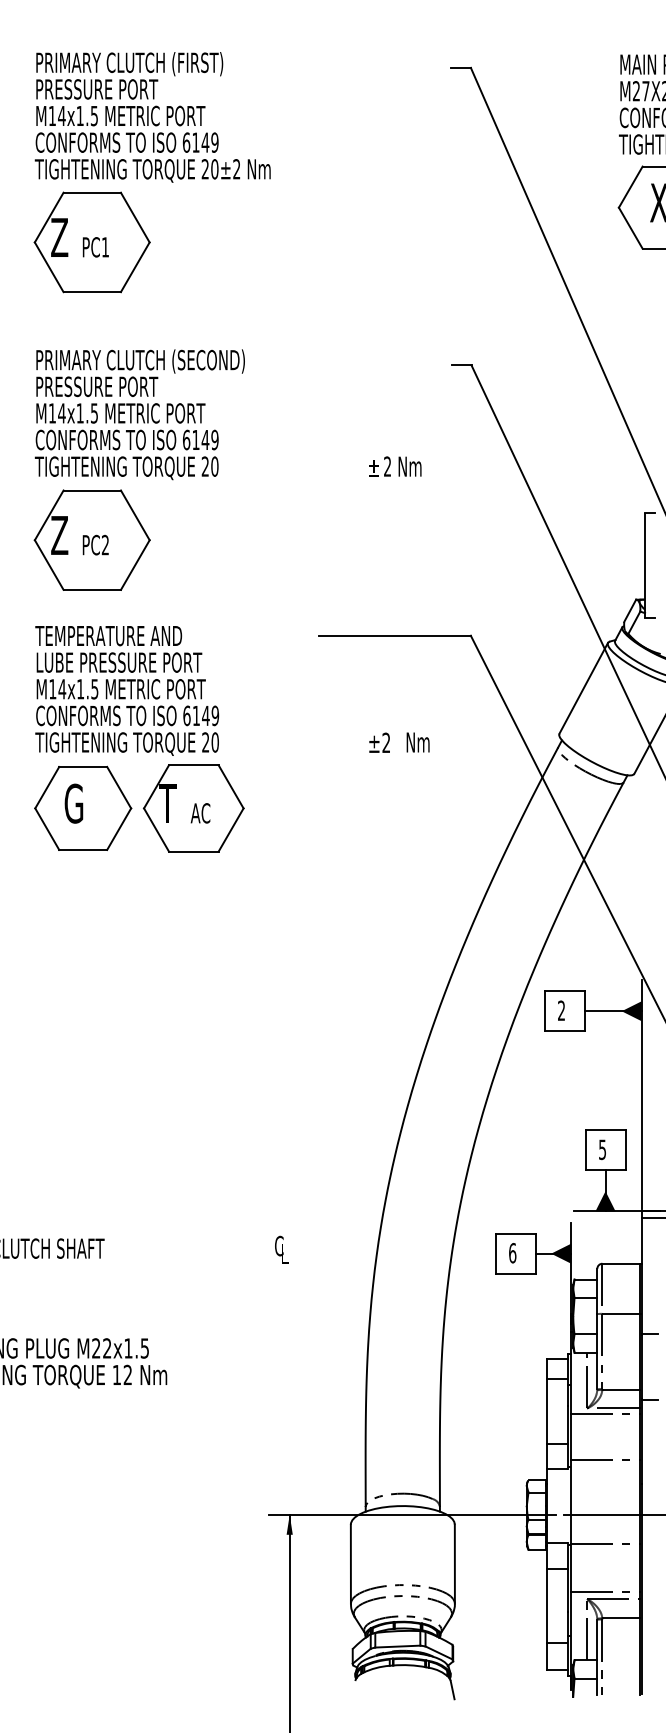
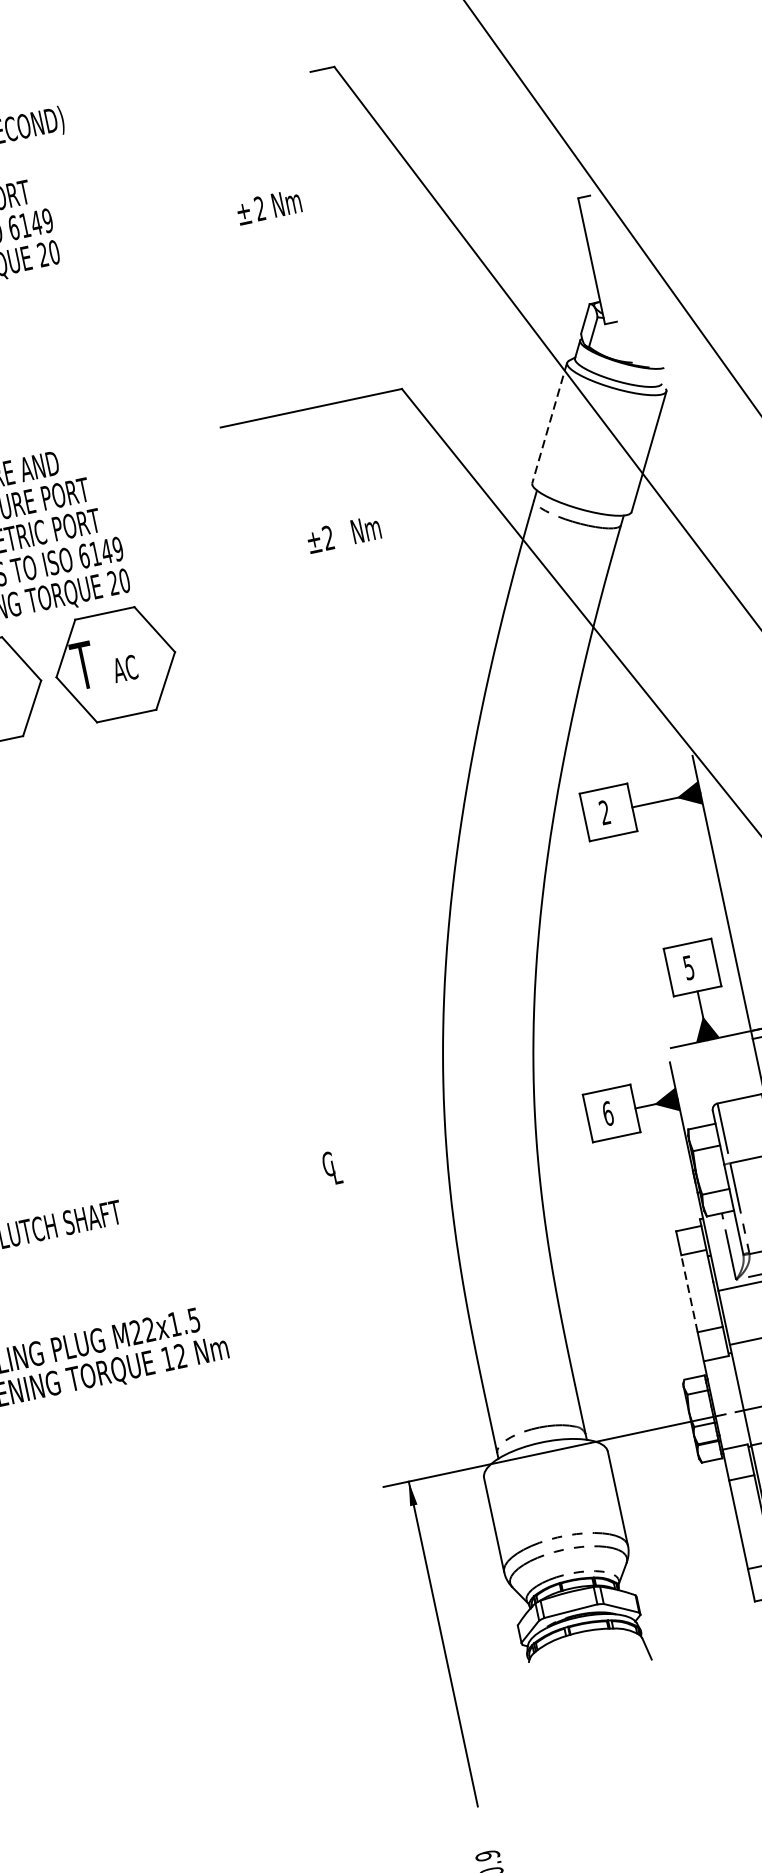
line: (583, 688) -> (549, 423), solid -> dashed
line: (547, 1411) -> (689, 1293), solid -> dashed

